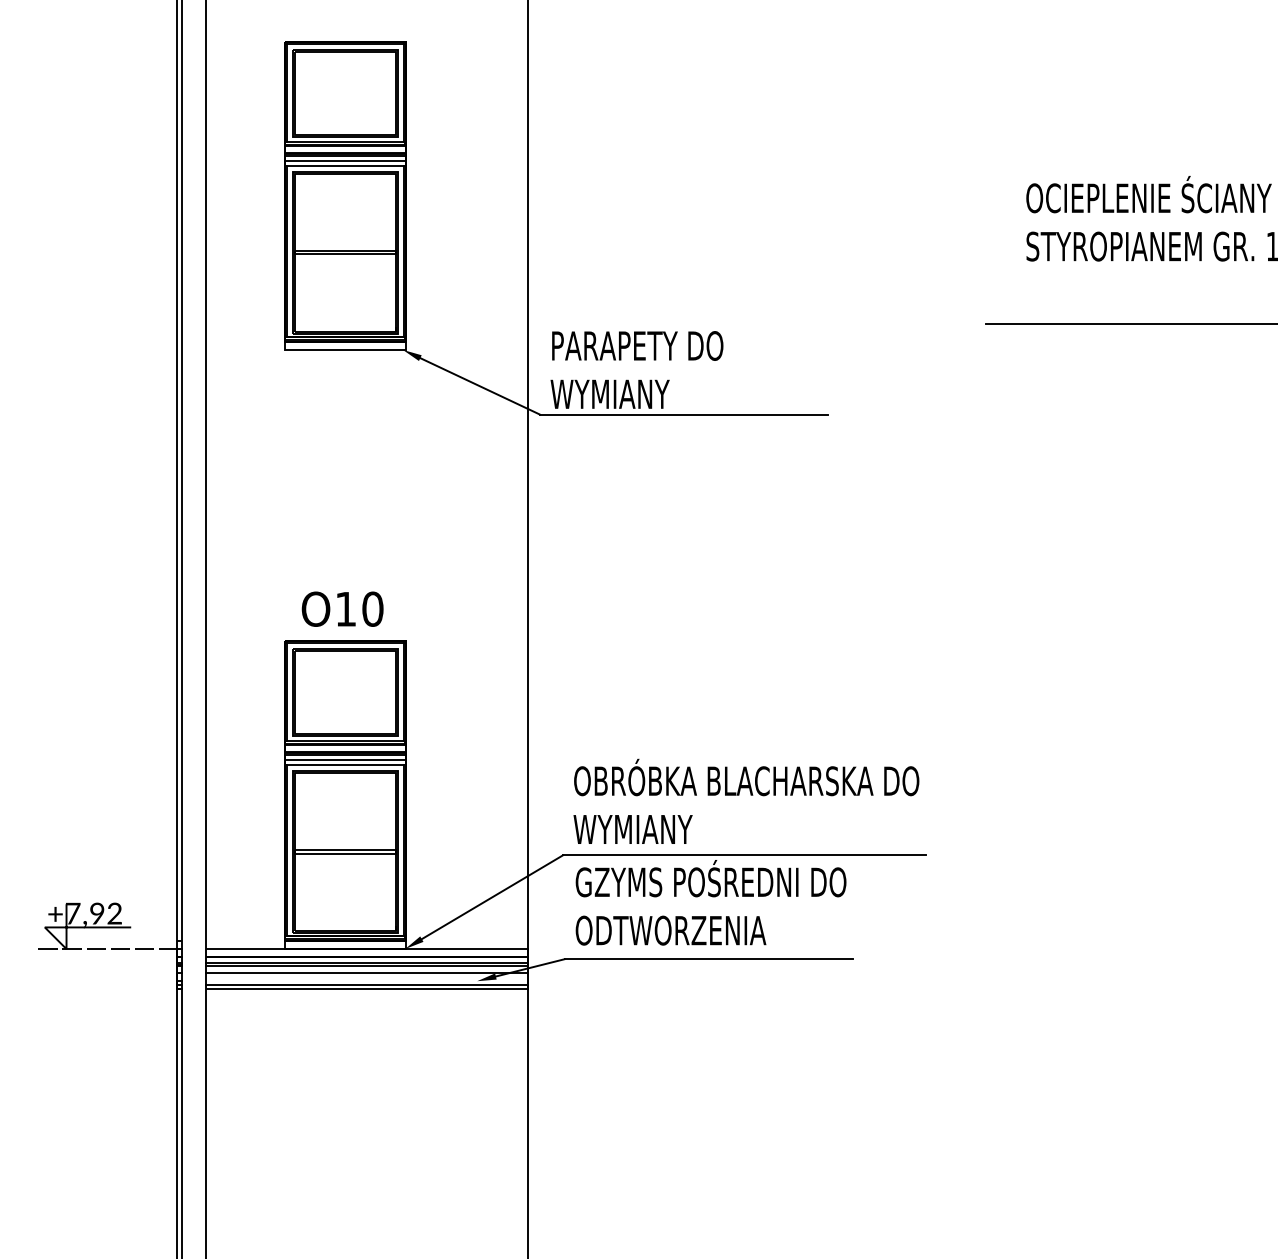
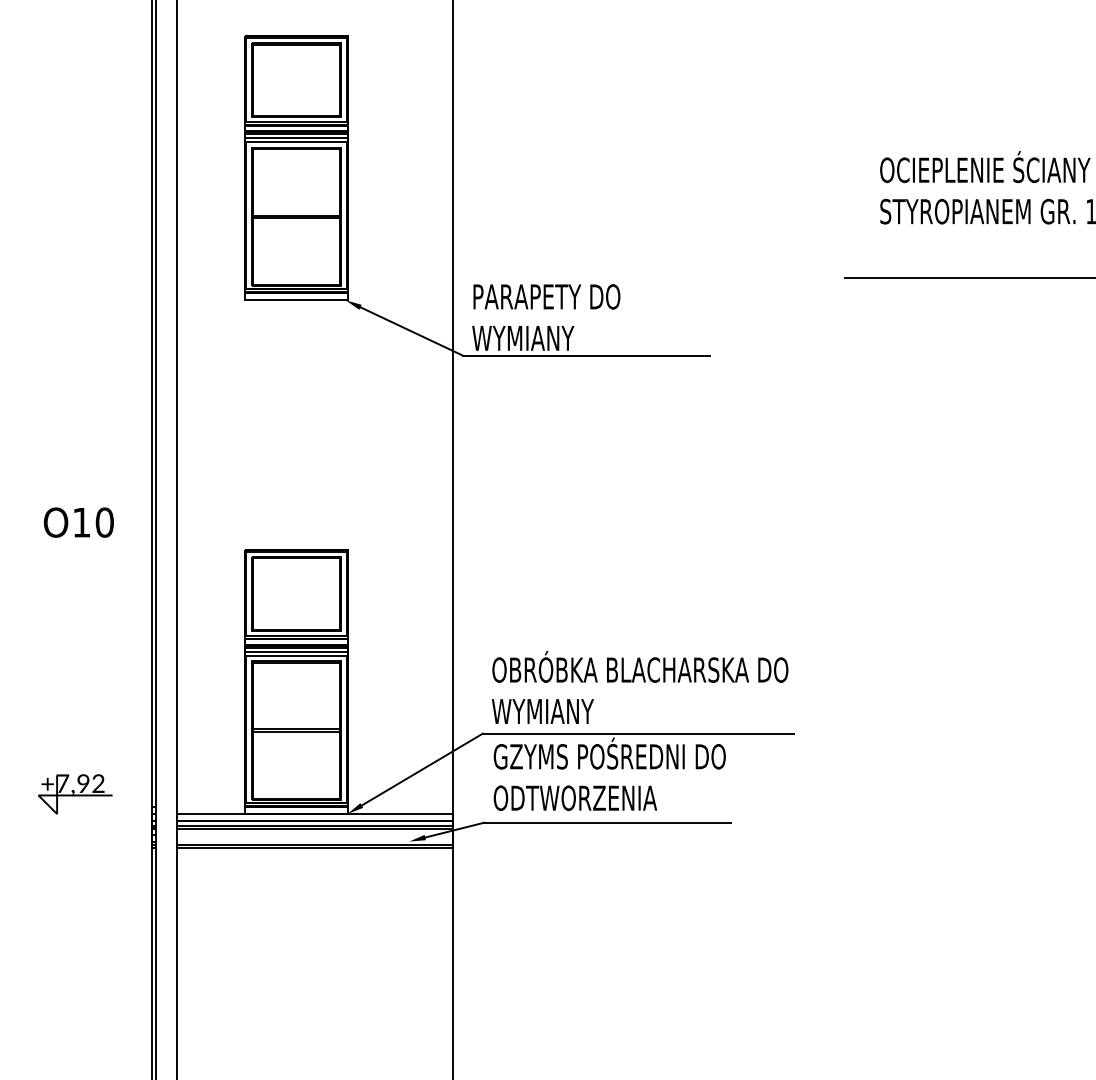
text: (342, 609) -> (78, 522), moved
line: (110, 948) -> (94, 813), removed
line: (366, 972) -> (314, 834), removed

